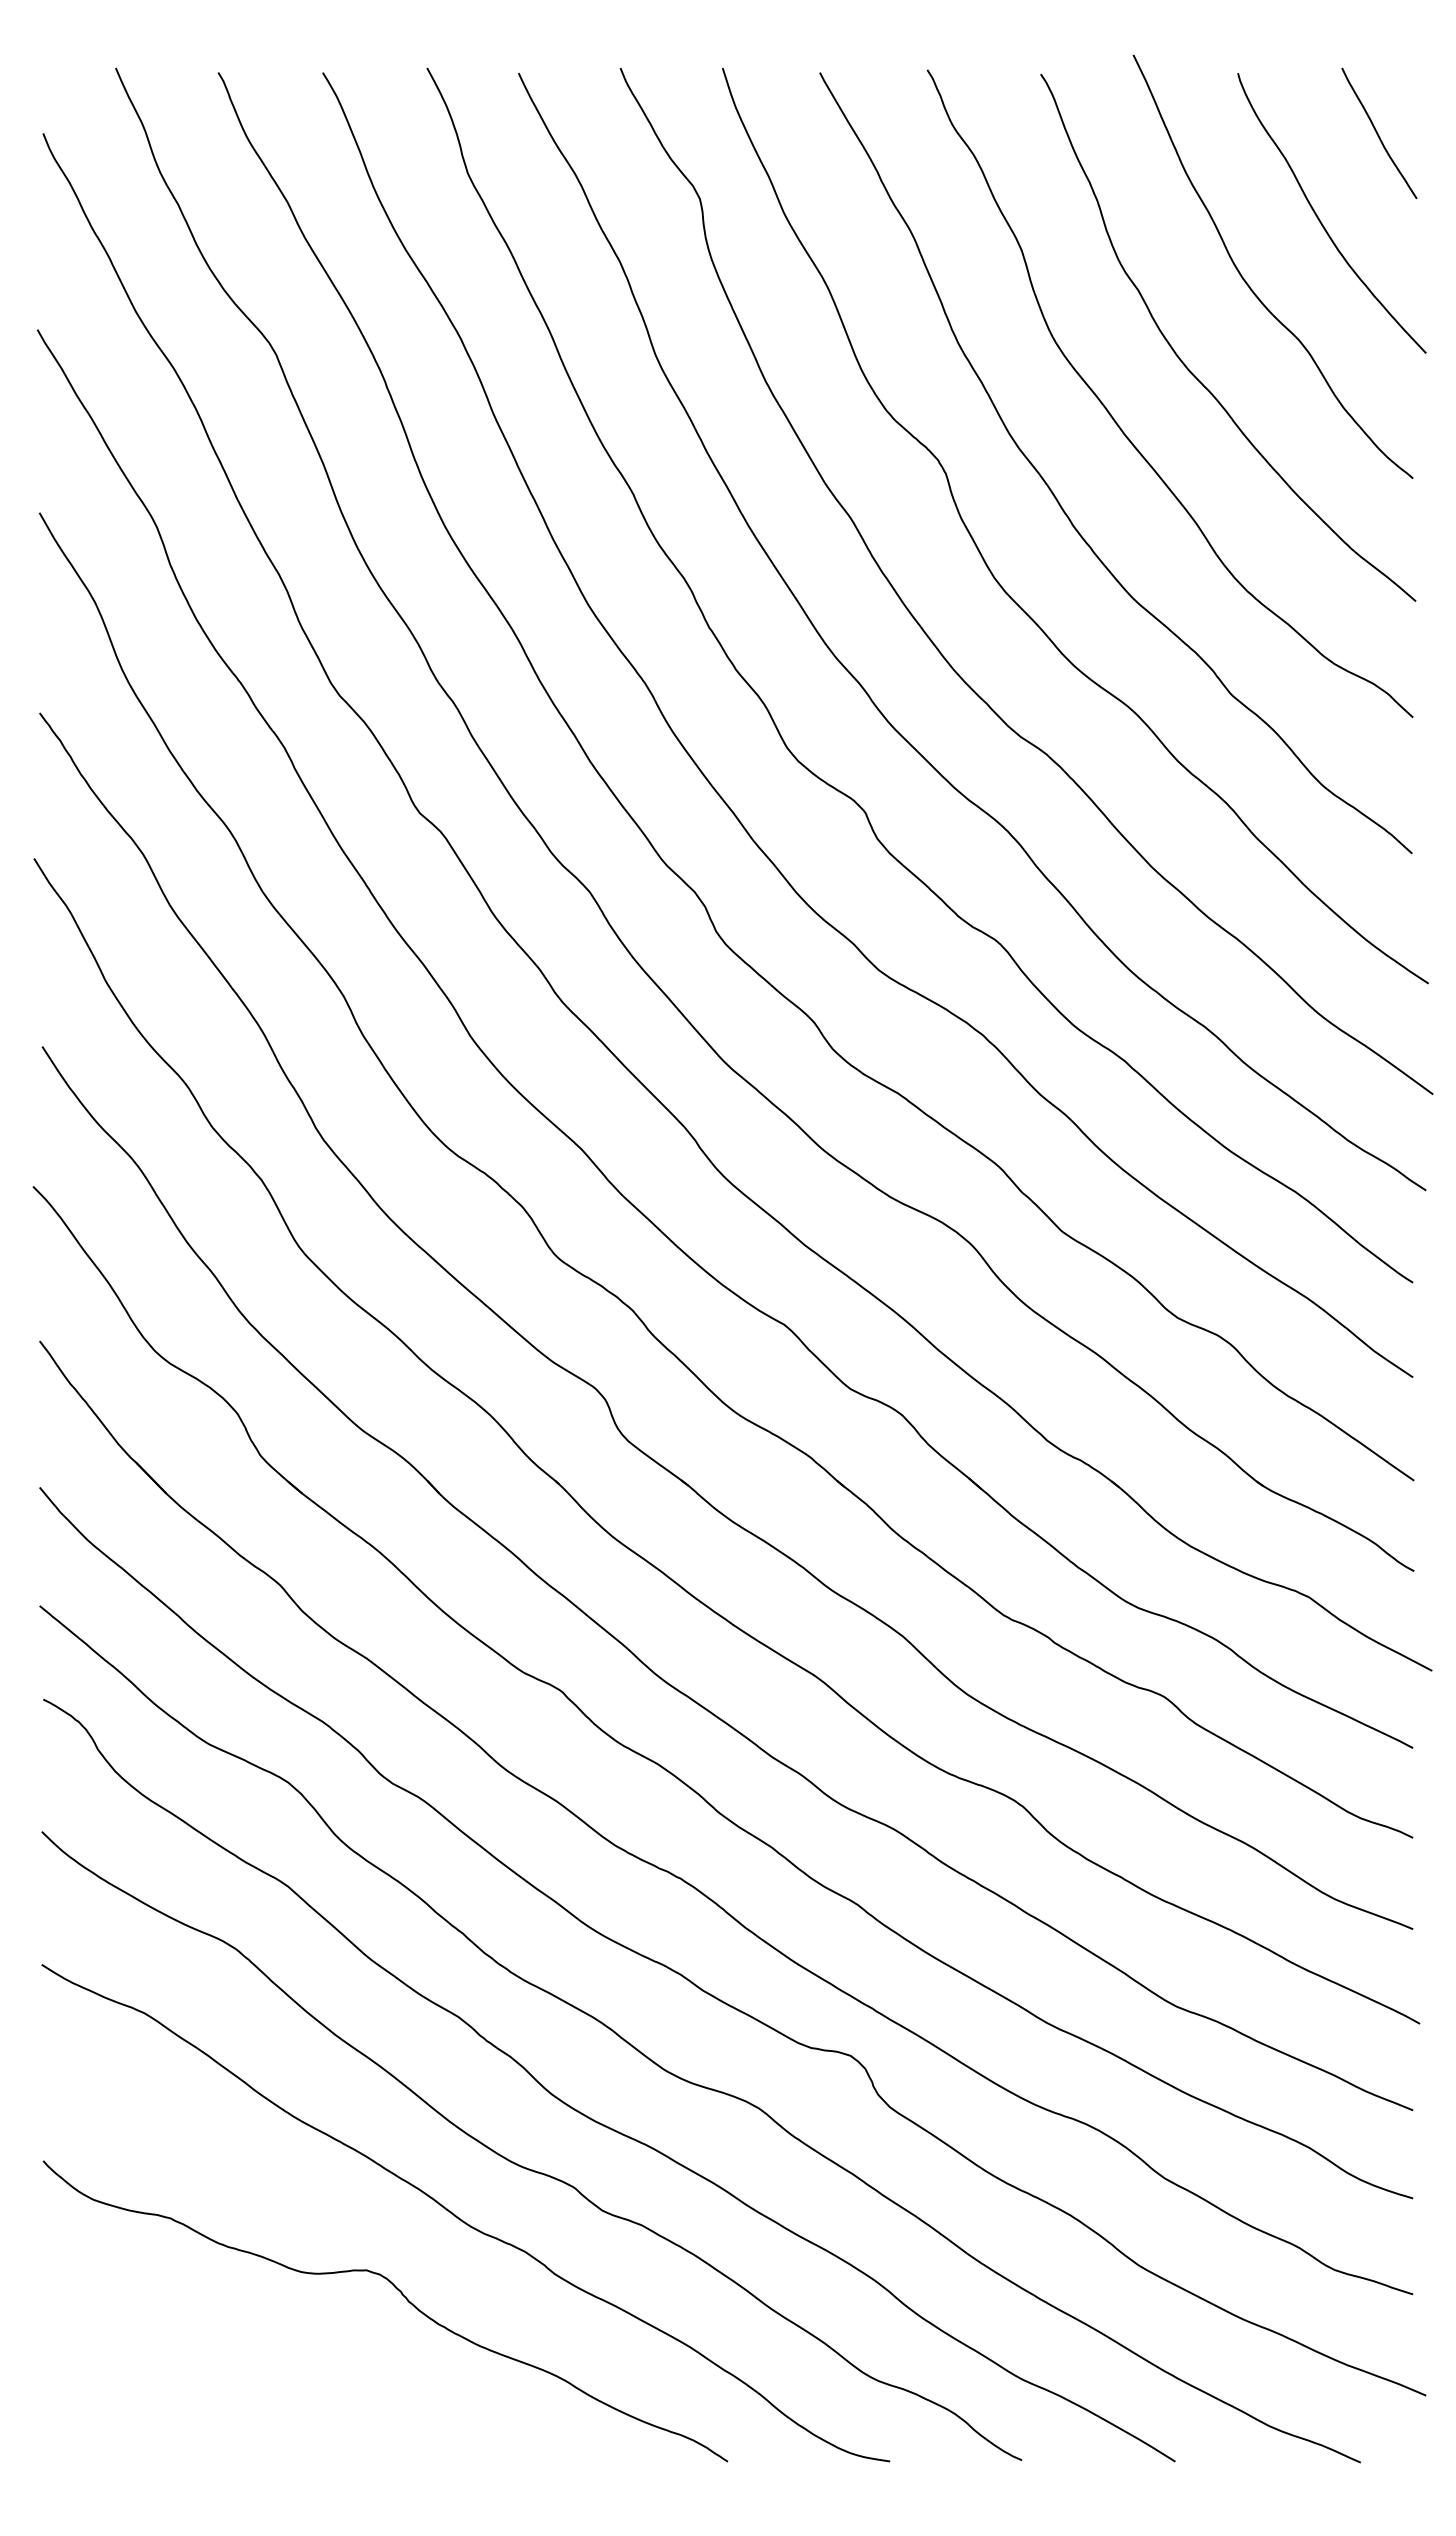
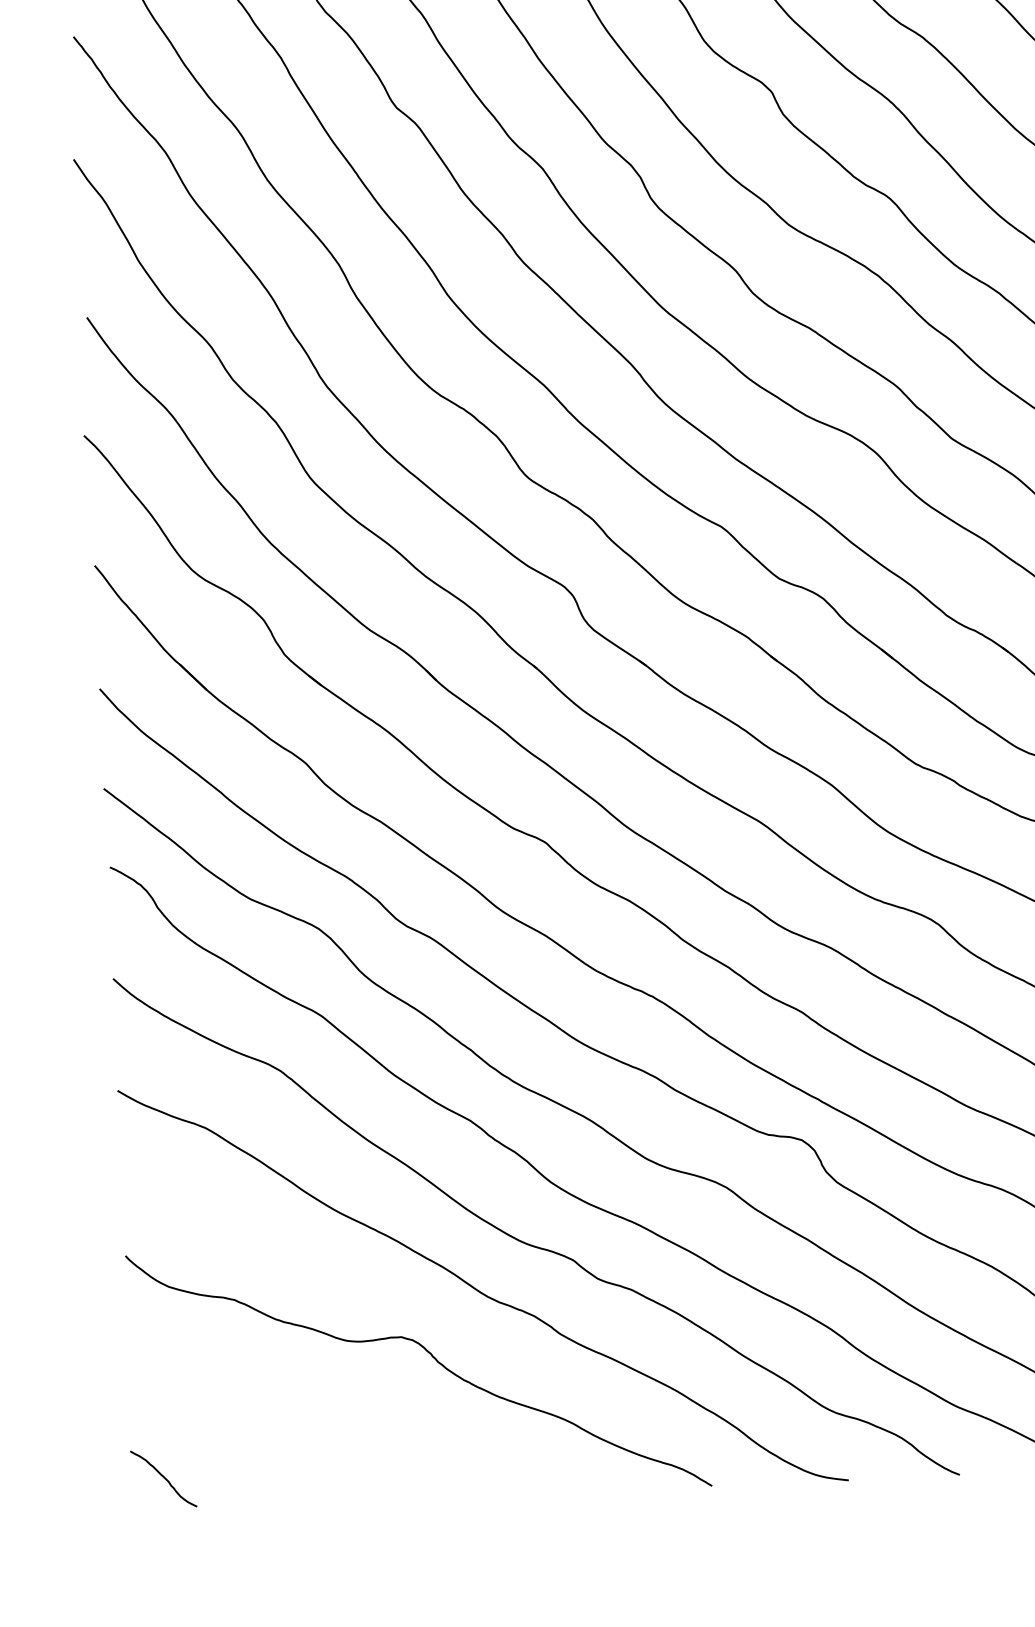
curve: (78, 2426) -> (164, 1478), added

